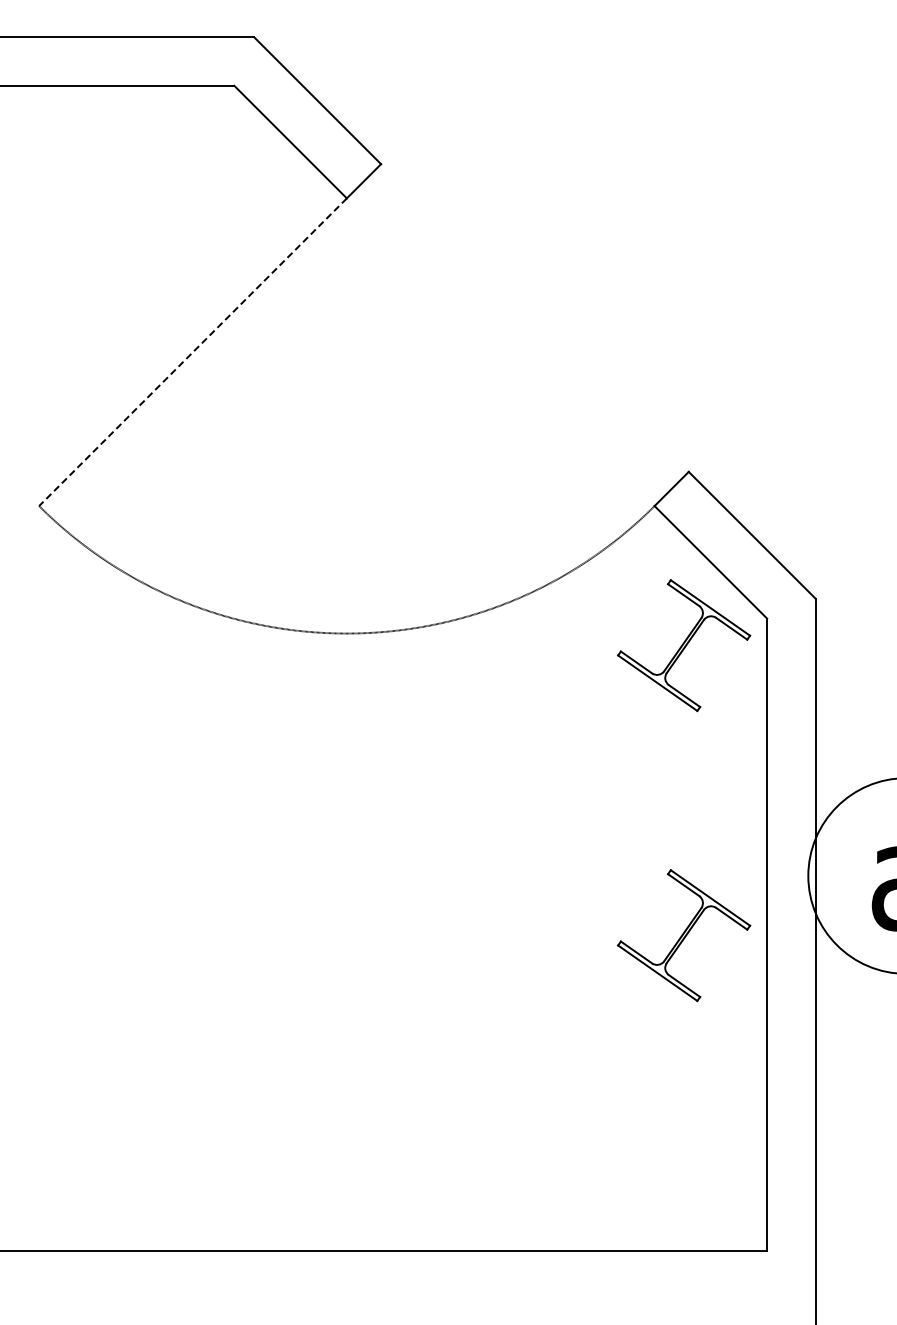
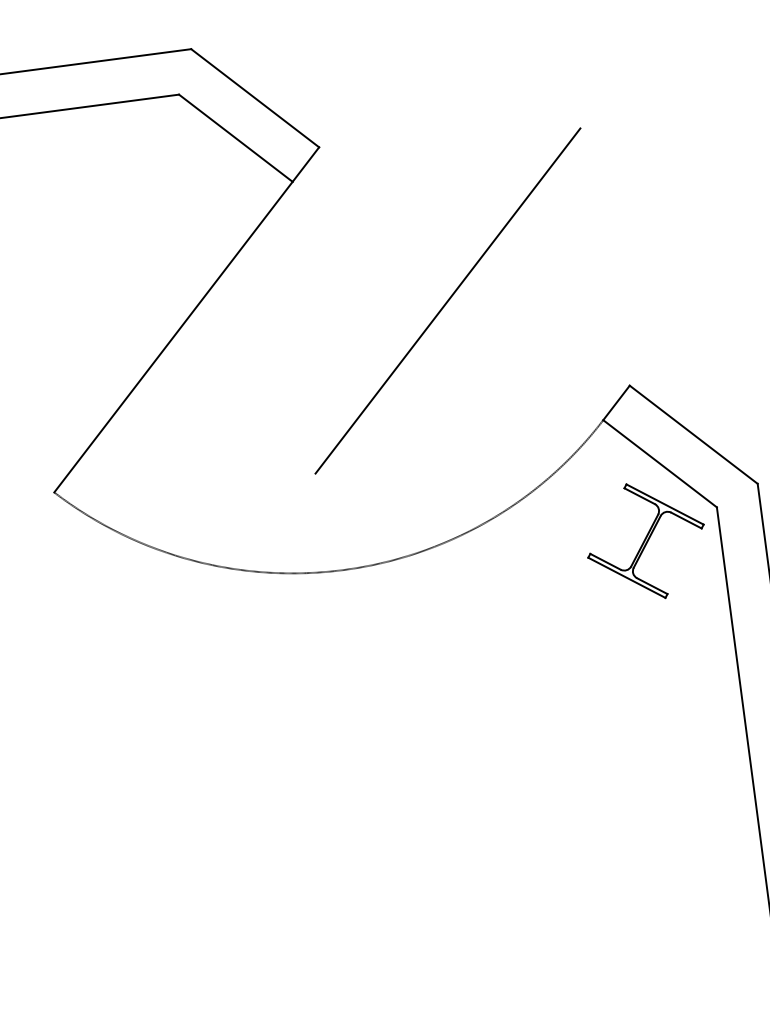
line: (193, 352) -> (173, 337), dashed -> solid
line: (500, 352) -> (447, 301), added
part: (684, 935) -> (680, 799), removed

